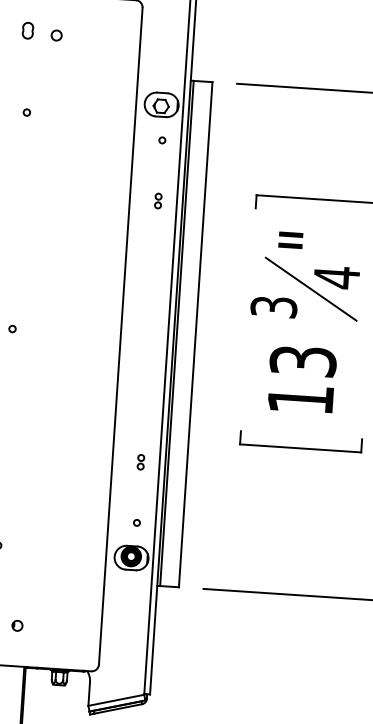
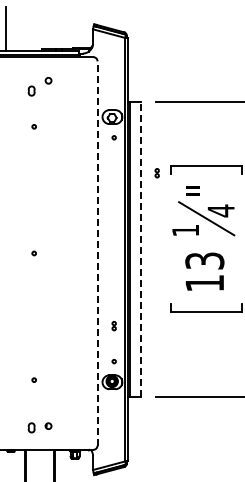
part: (27, 29) -> (31, 90), moved
part: (157, 201) -> (156, 173), moved
text: (273, 306) -> (185, 230), 3 -> 1
line: (120, 334) -> (97, 252), solid -> dashed
line: (196, 334) -> (141, 249), solid -> dashed

